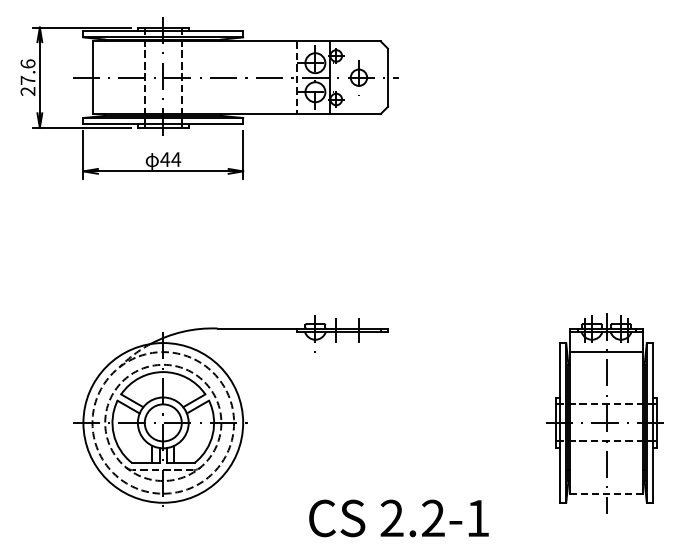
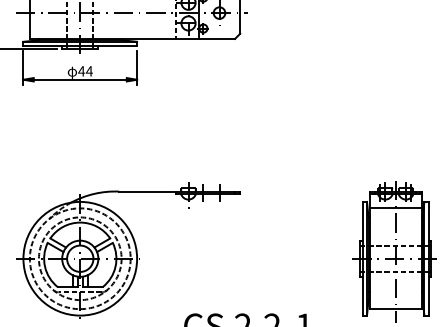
line: (607, 493) -> (396, 308), dashed -> solid

